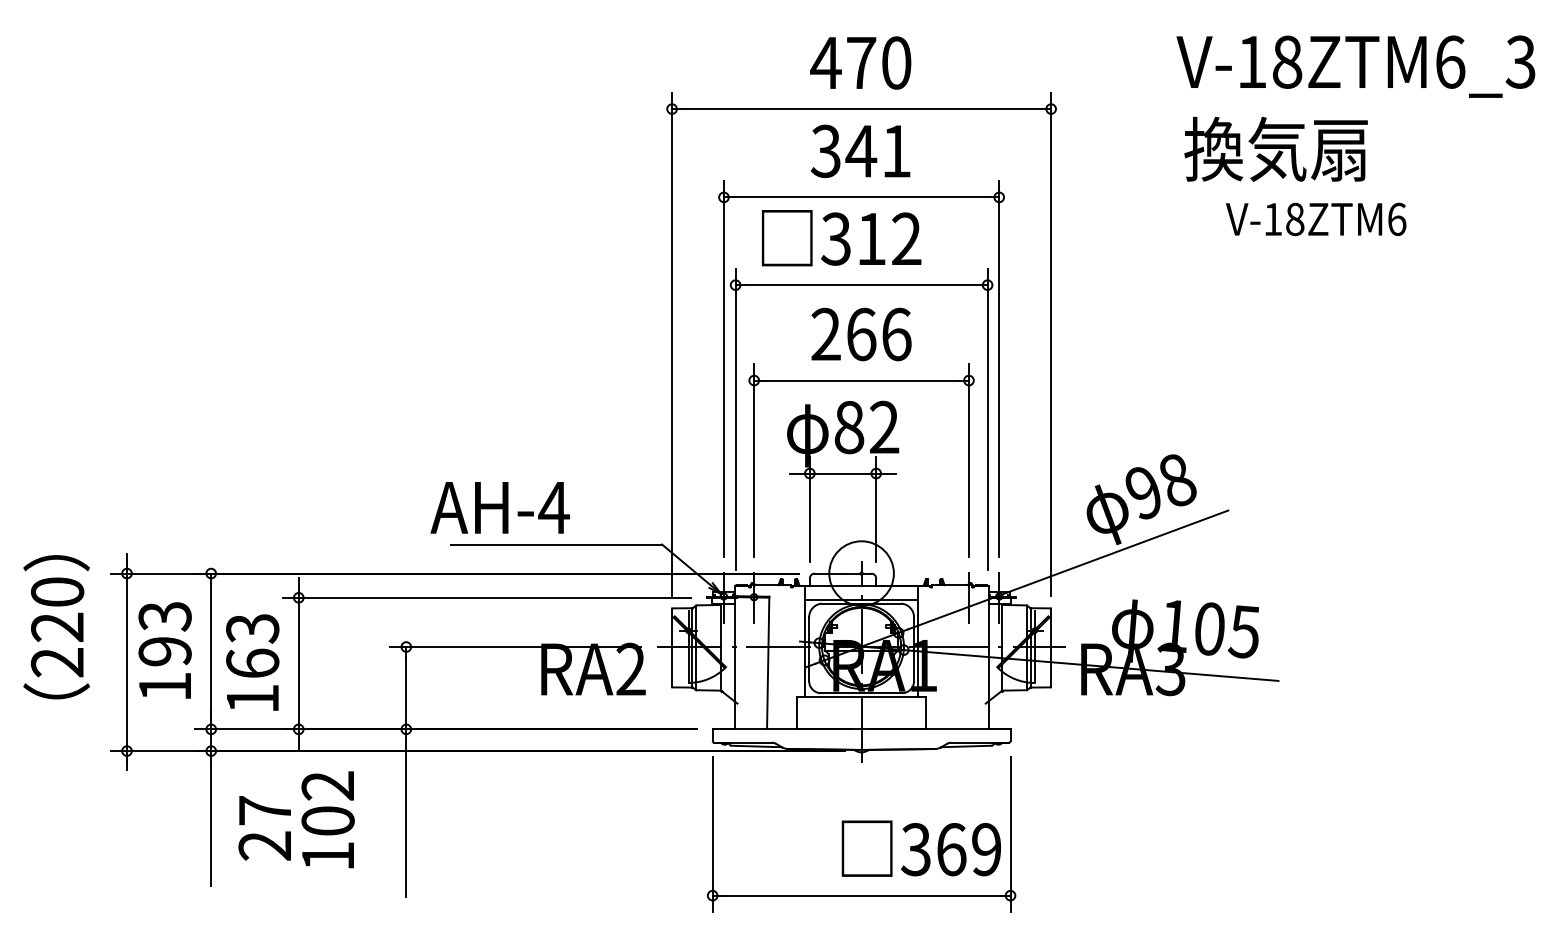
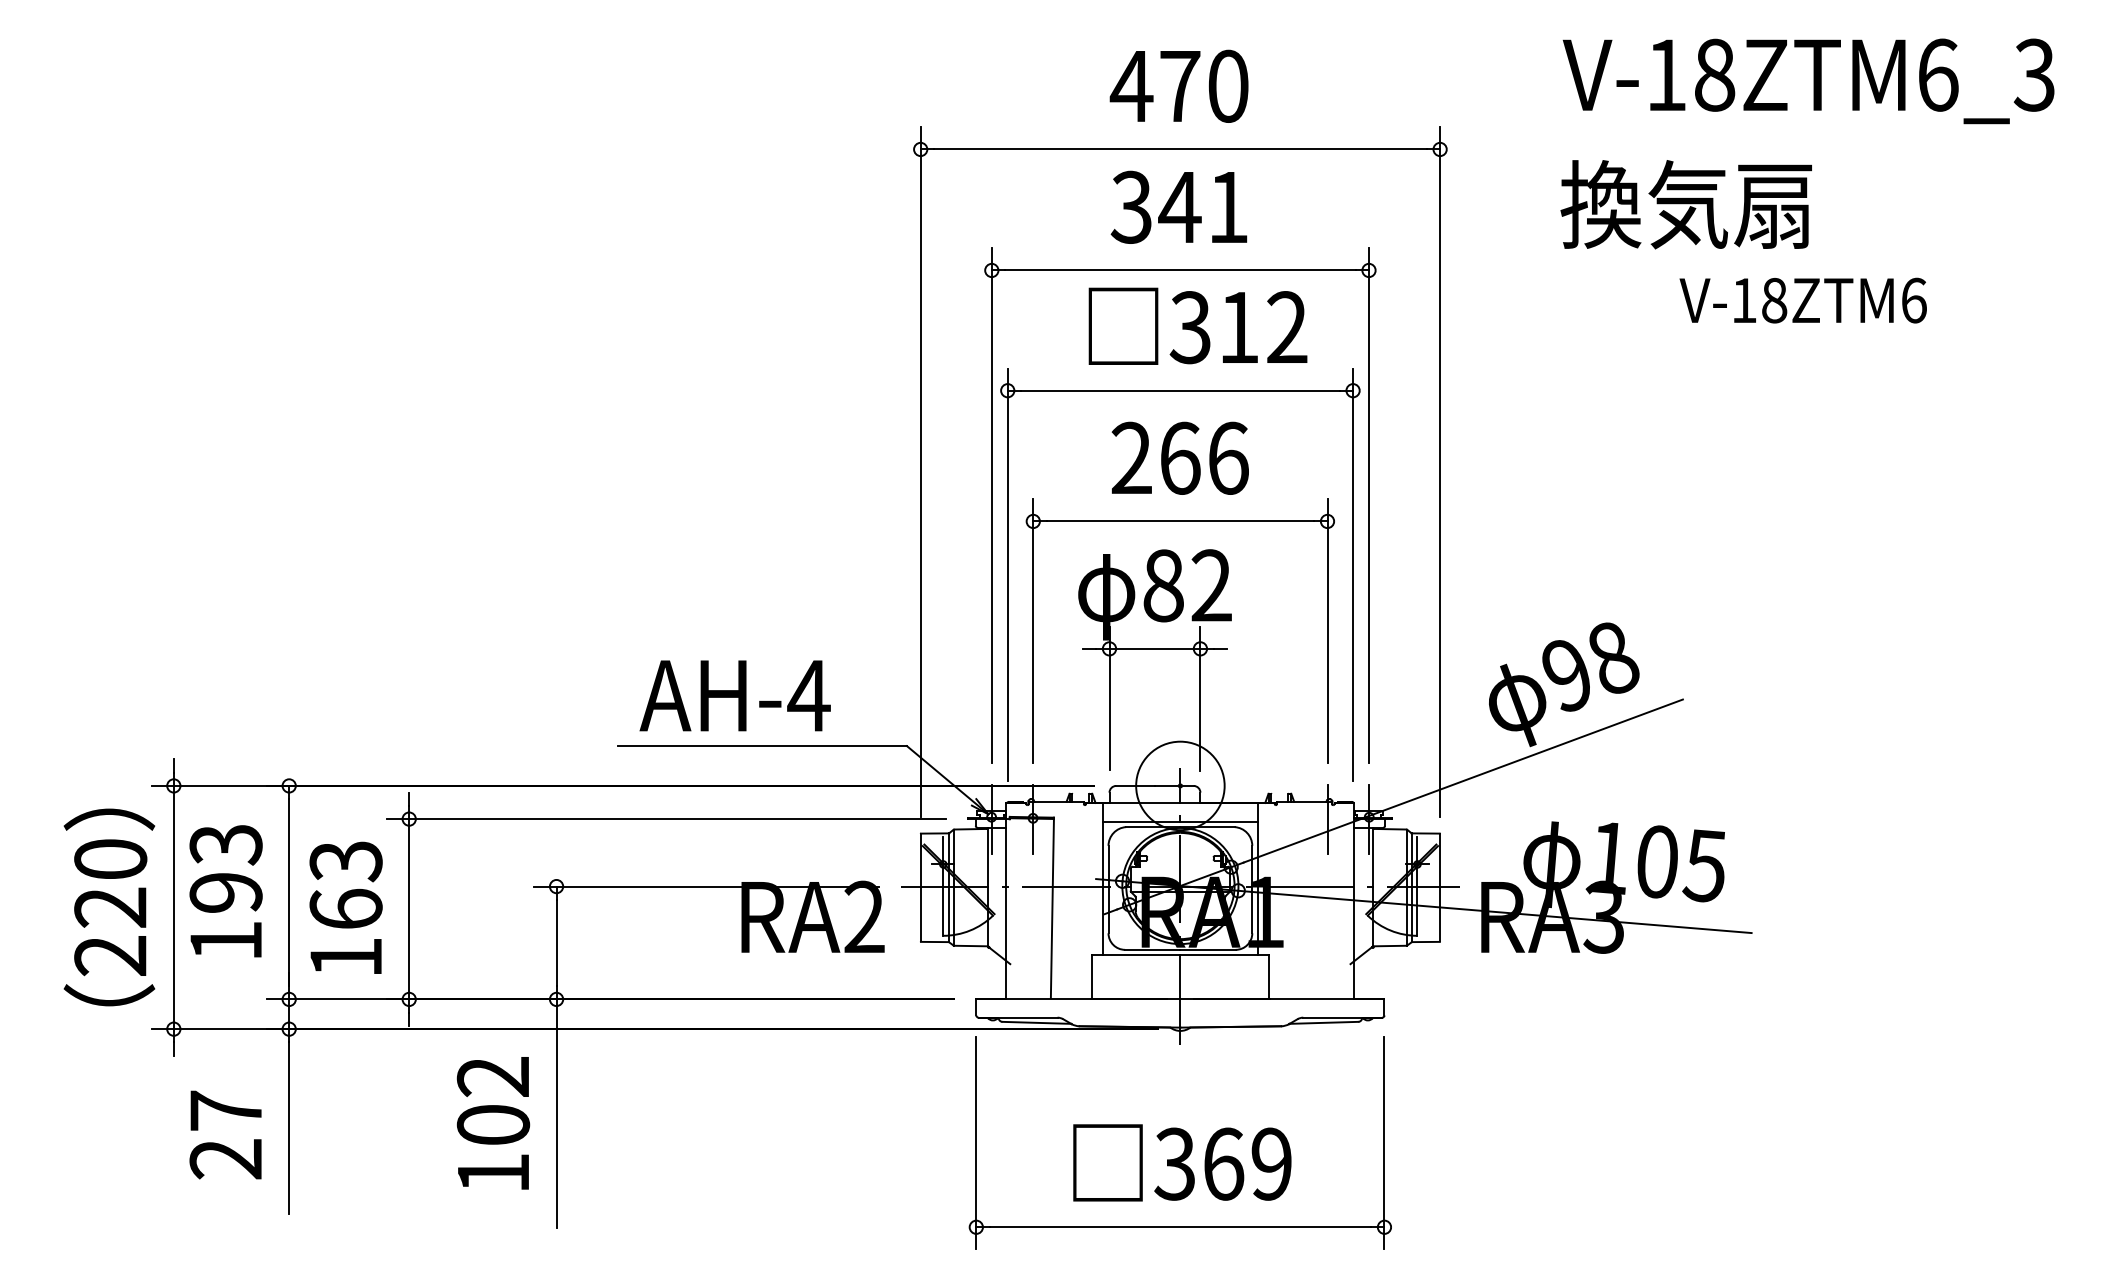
text: (1355, 66) -> (1808, 81), moved
text: (1275, 149) -> (1685, 204), moved
text: (841, 237) -> (1197, 325), moved
text: (499, 507) -> (734, 695), moved
text: (56, 627) -> (109, 907), moved
text: (328, 819) -> (493, 1123), moved
text: (264, 827) -> (225, 1134), moved
text: (921, 848) -> (1182, 1162), moved

